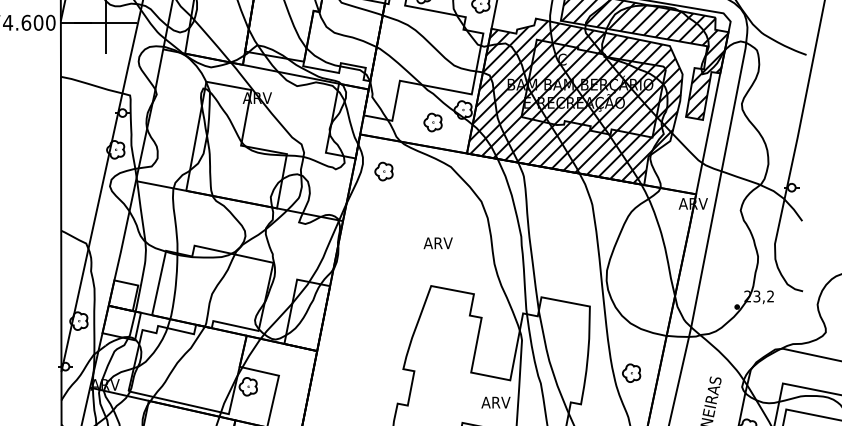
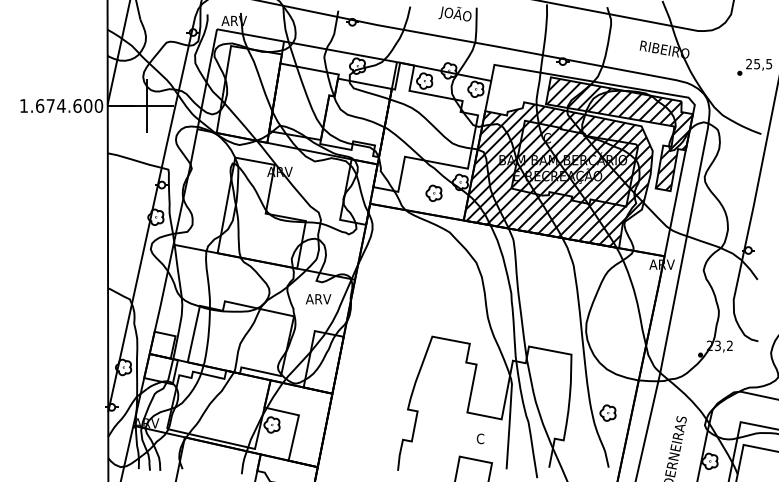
part: (383, 170) -> (390, 235), removed
text: (438, 243) -> (318, 299), moved
text: (495, 402) -> (488, 438), ARV -> C

